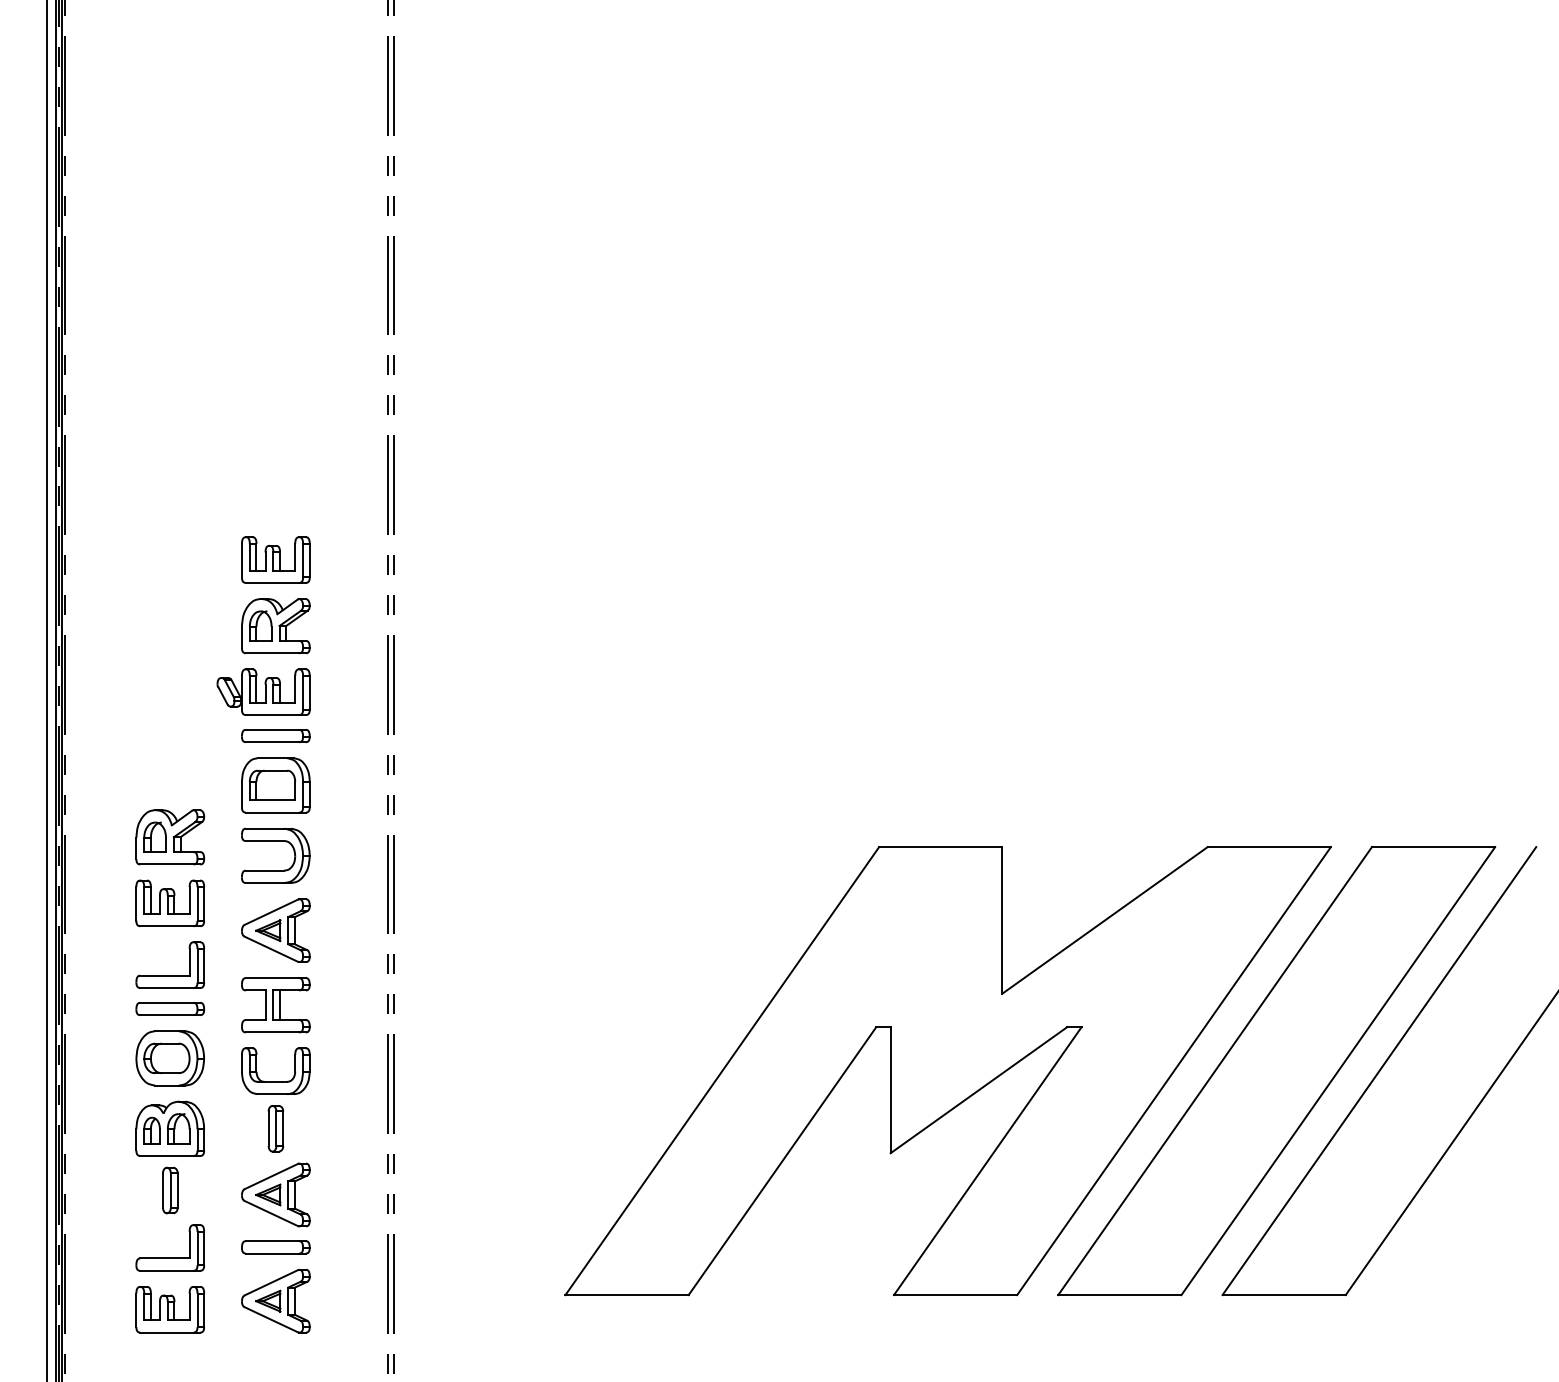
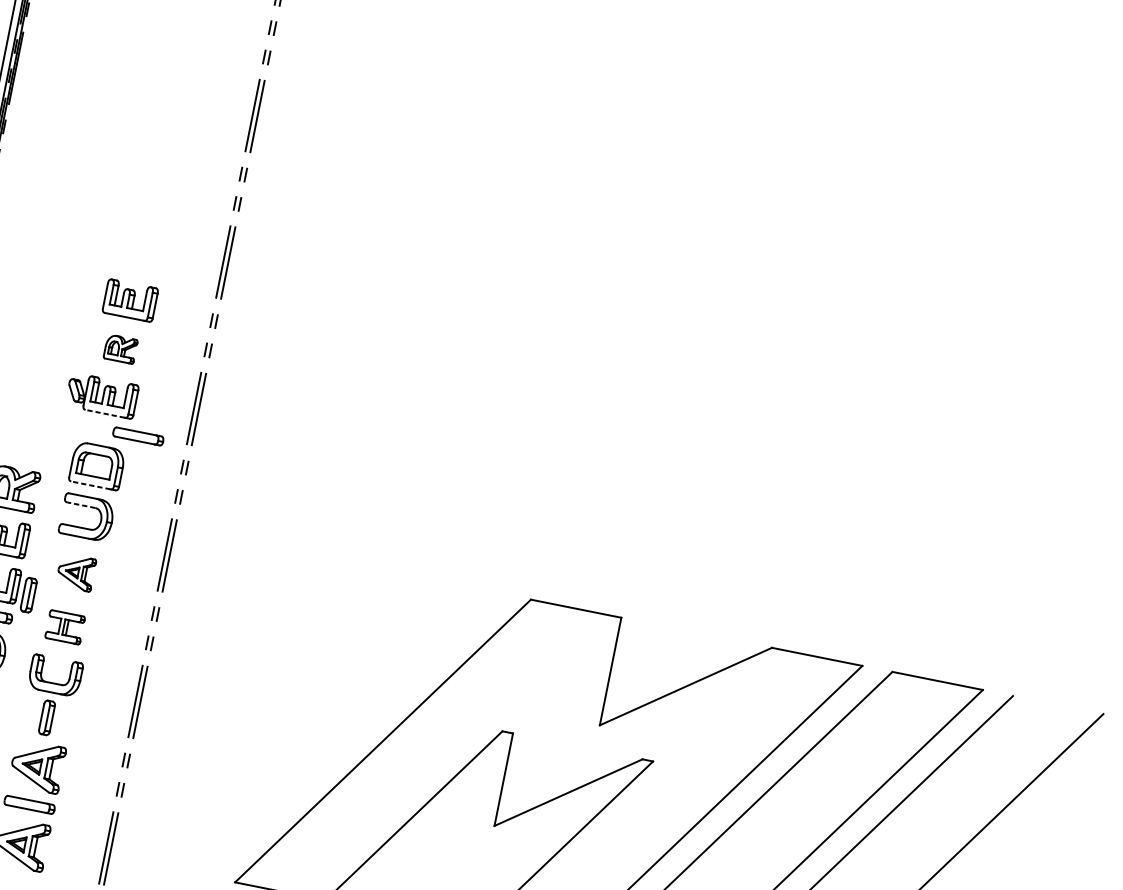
part: (275, 626) -> (120, 349), size x0.6
line: (272, 715) -> (105, 414), solid -> dashed
part: (275, 736) -> (138, 436), moved
line: (272, 812) -> (90, 485), solid -> dashed
line: (264, 841) -> (80, 505), solid -> dashed
part: (275, 930) -> (75, 572), size x0.7
part: (219, 972) -> (28, 594), added
part: (275, 1005) -> (64, 627), size x0.7

